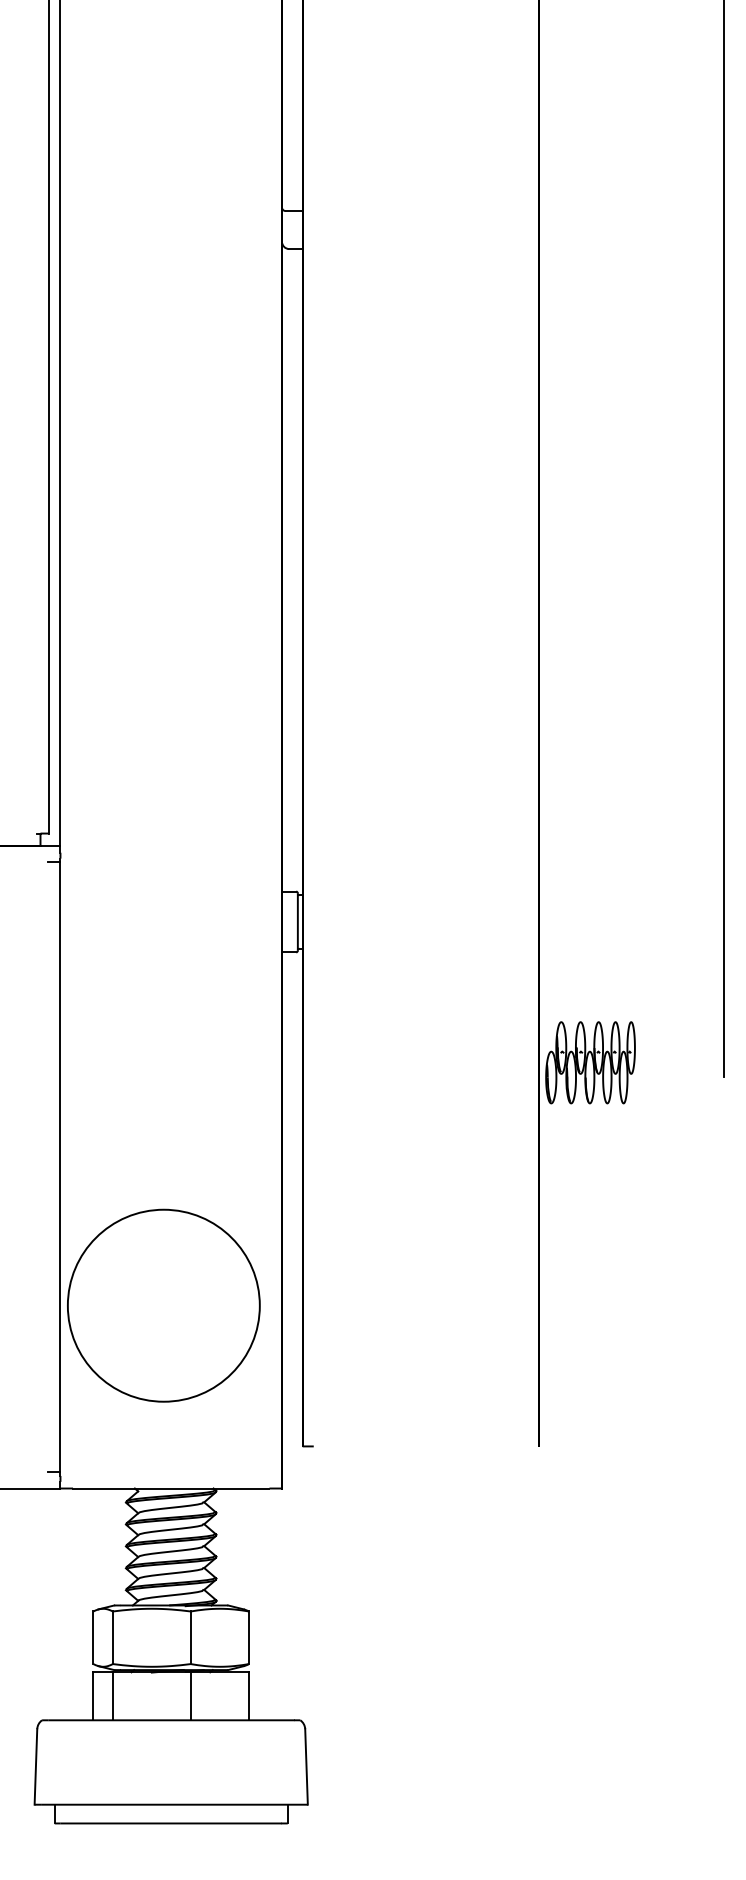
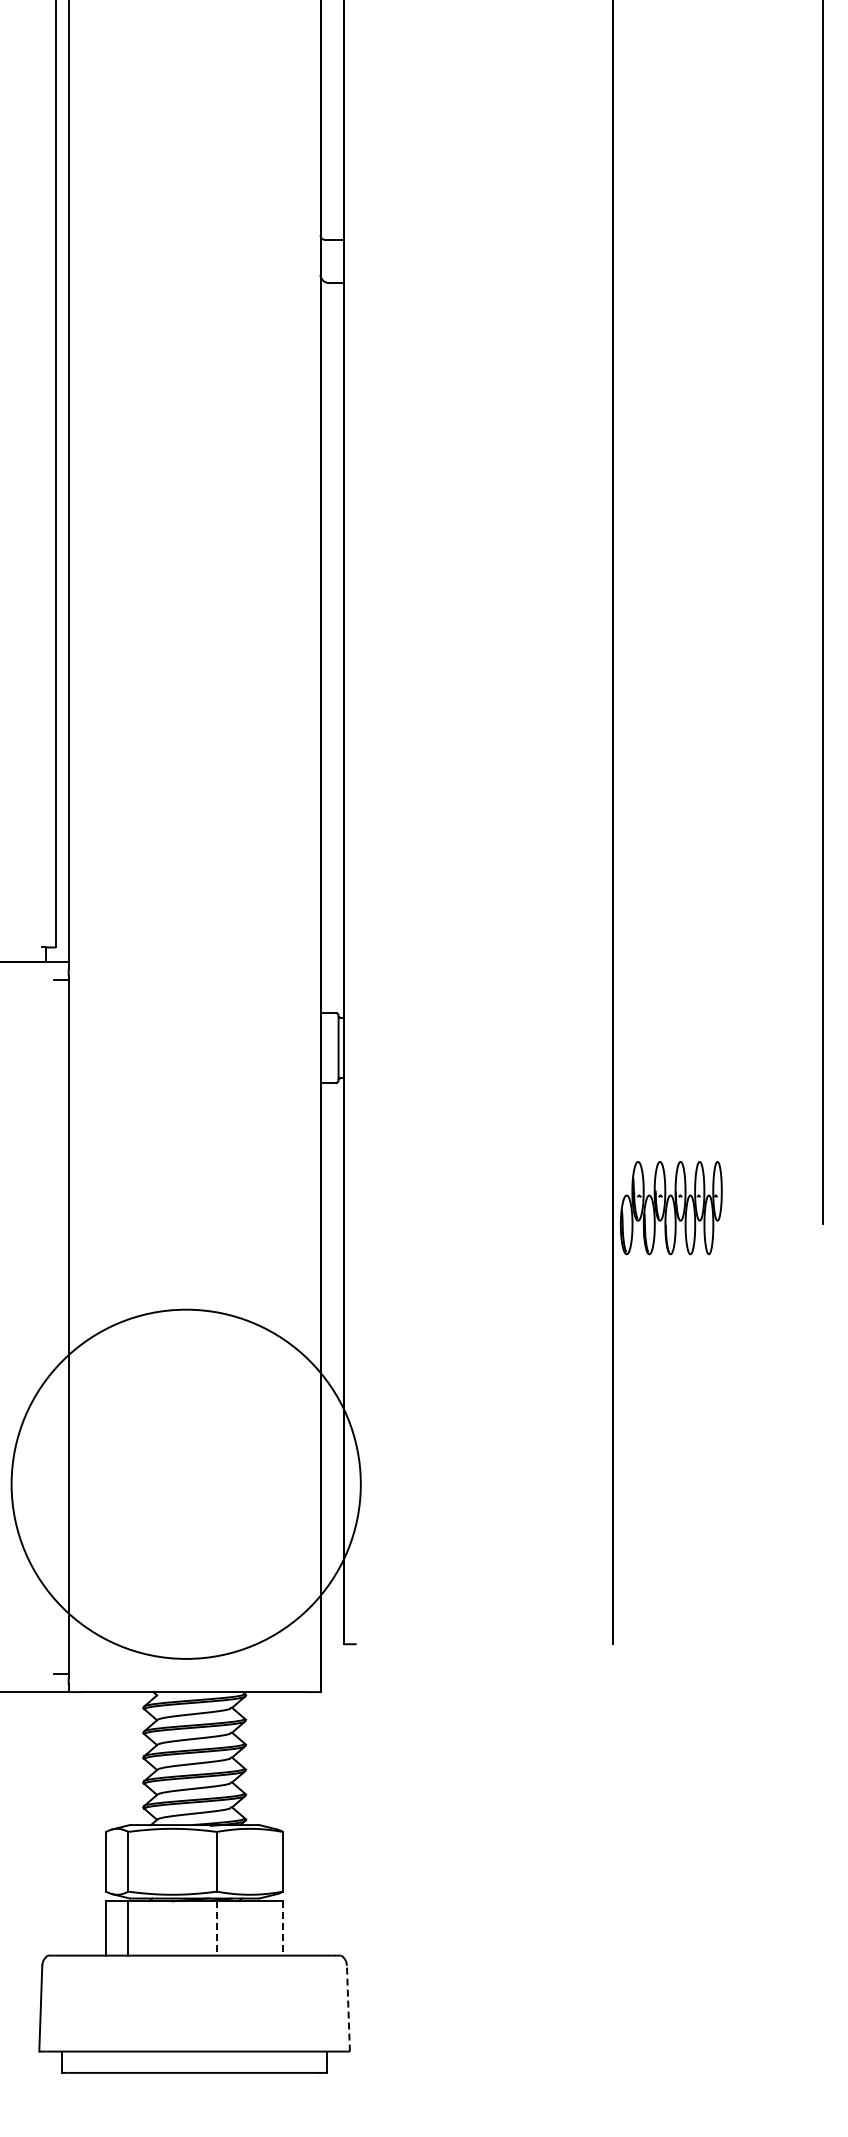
circle: (164, 1305) -> (186, 1484), size x1.6
line: (190, 1696) -> (216, 1928), solid -> dashed
line: (249, 1696) -> (283, 1928), solid -> dashed
line: (306, 1766) -> (348, 2008), solid -> dashed

